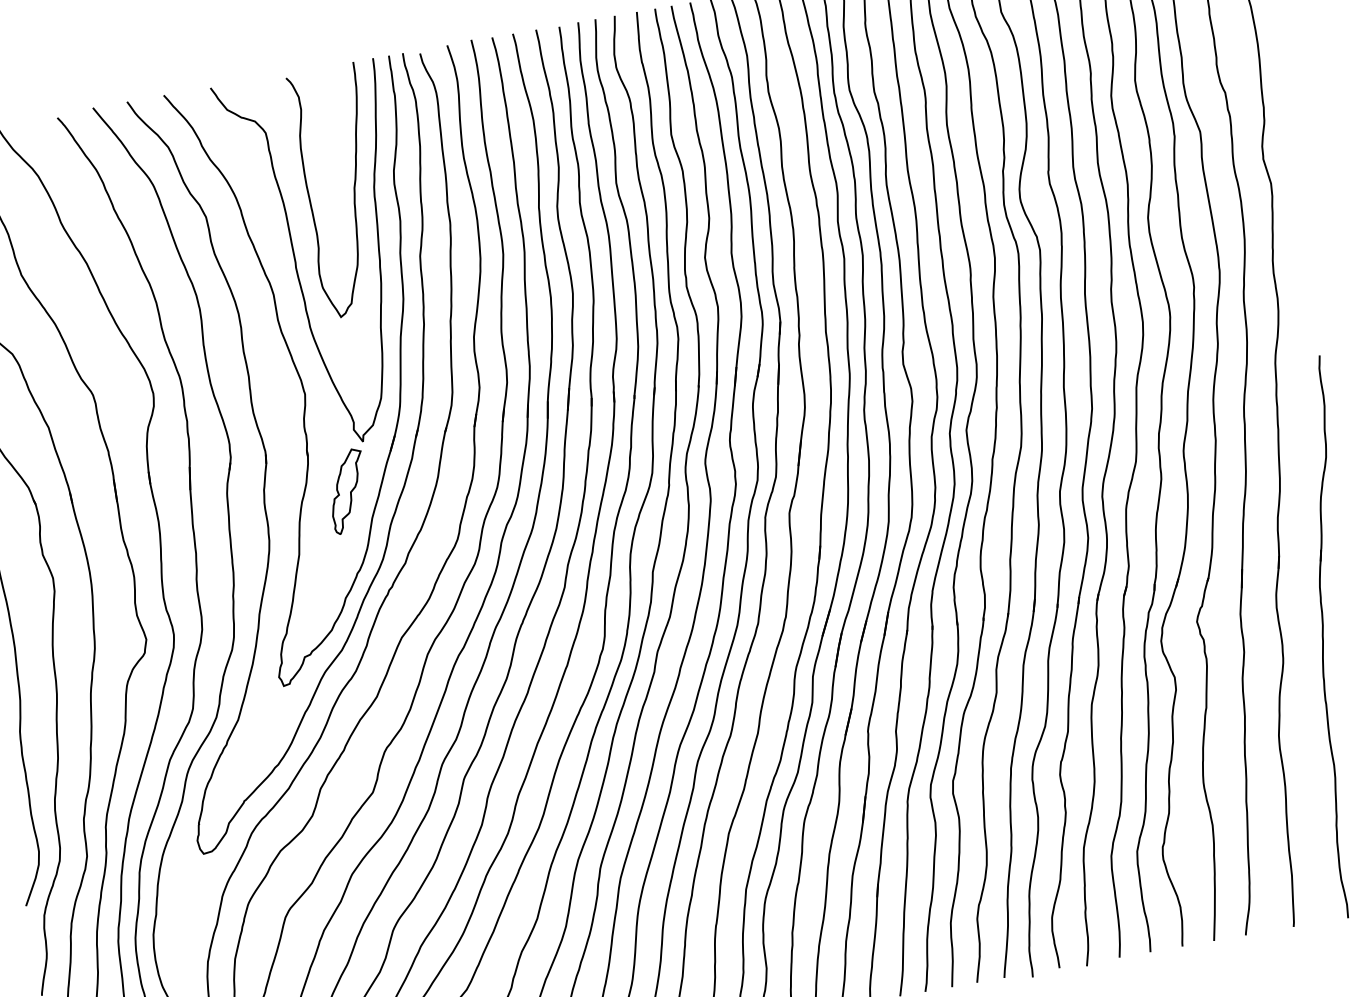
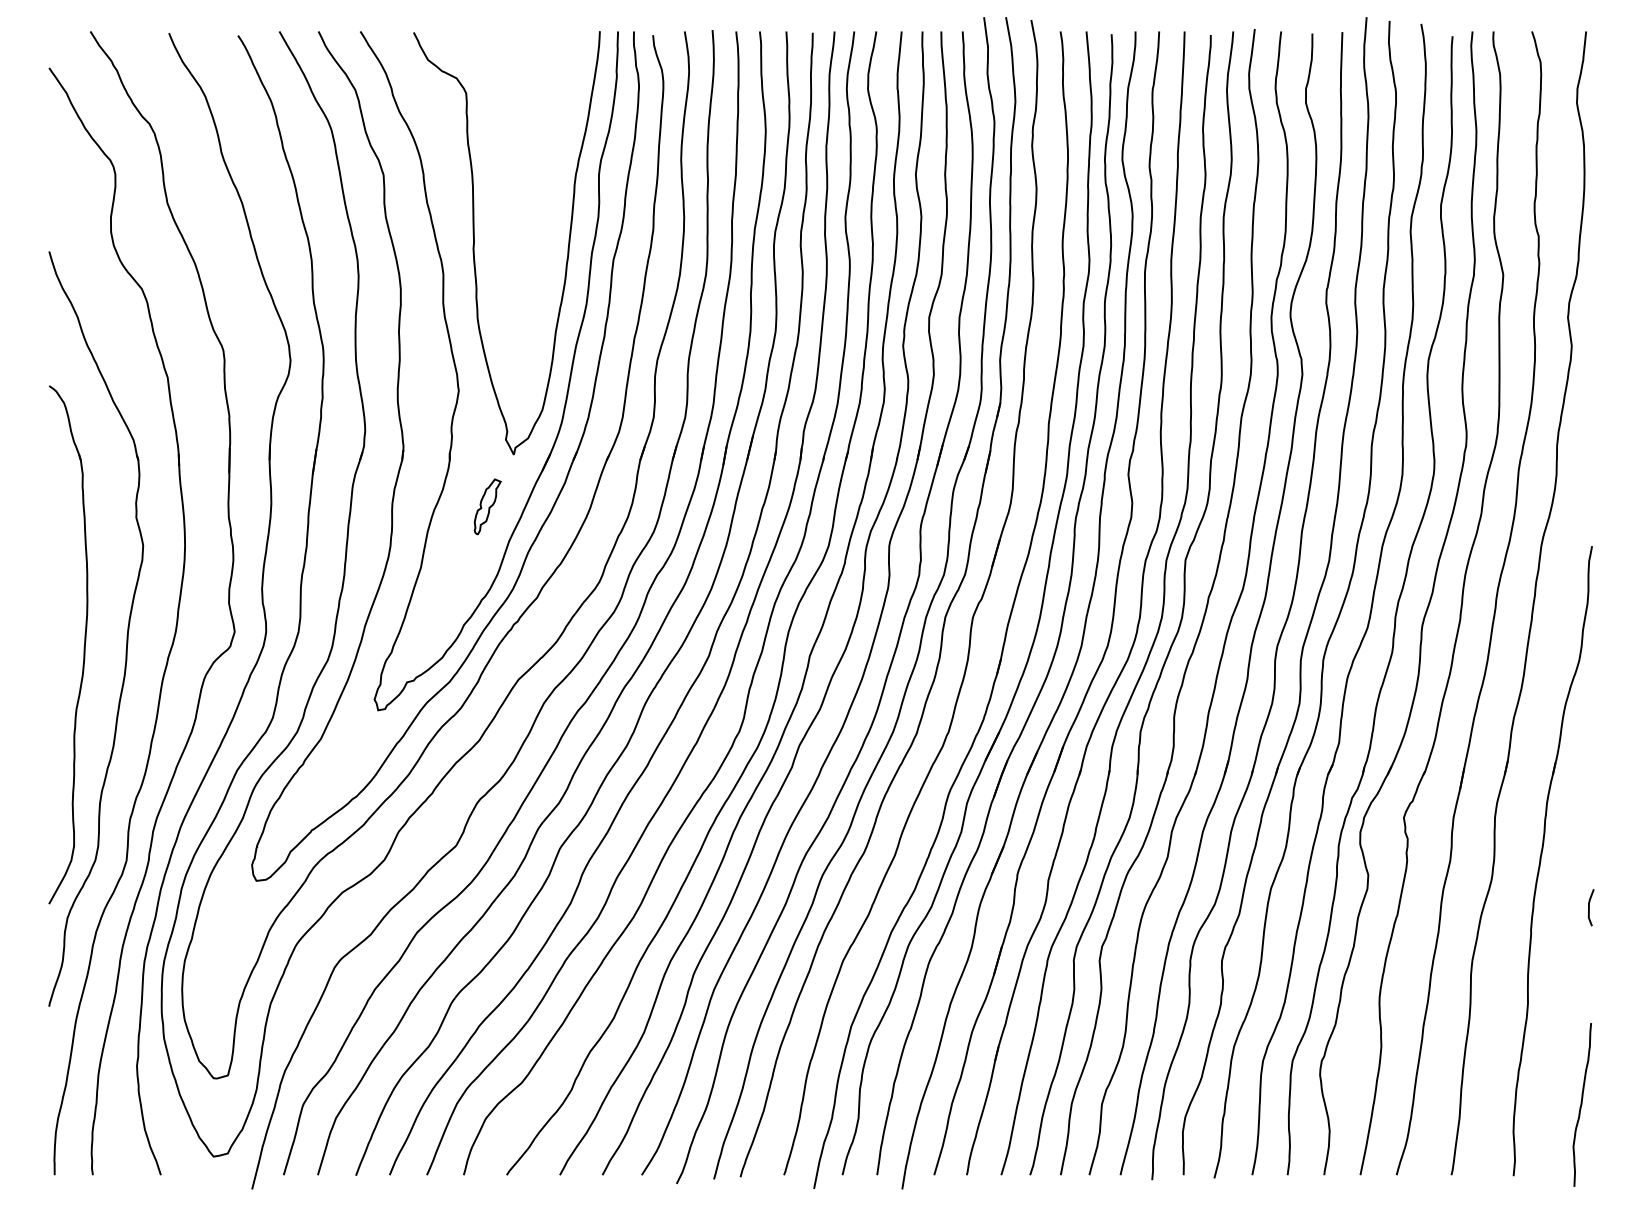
curve: (353, 189) -> (552, 172), removed
part: (348, 491) -> (487, 506), size x0.6

